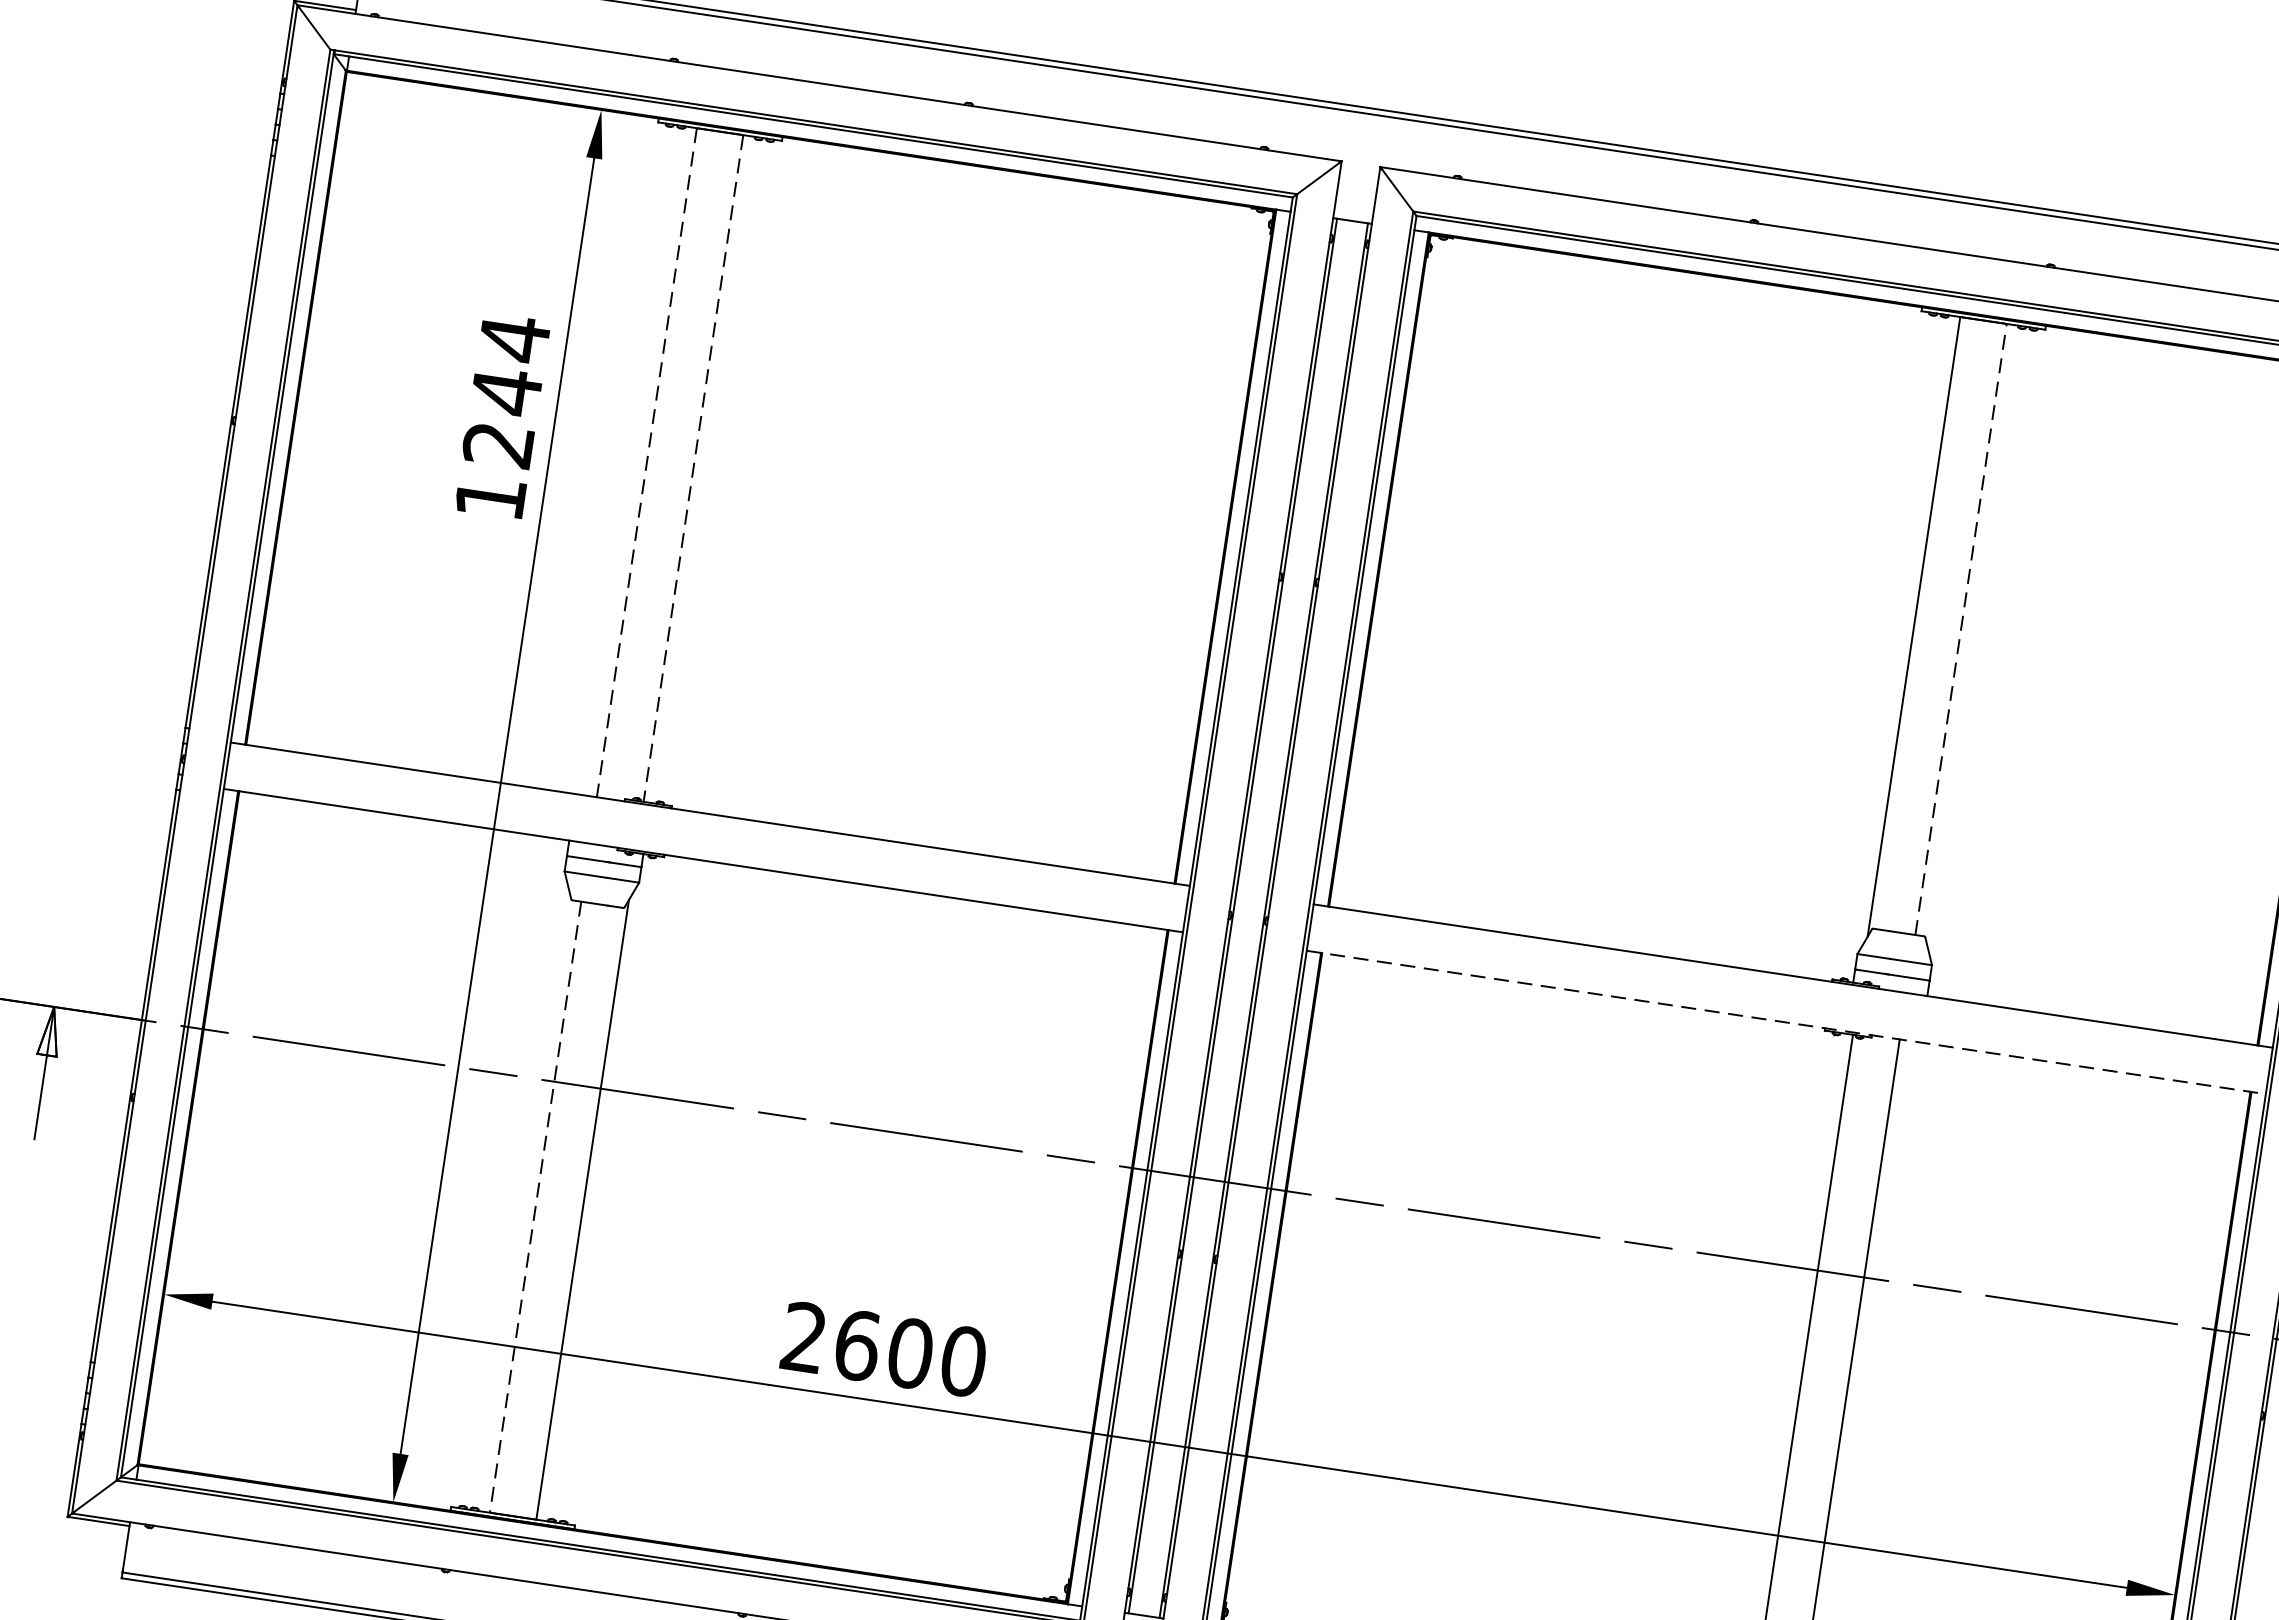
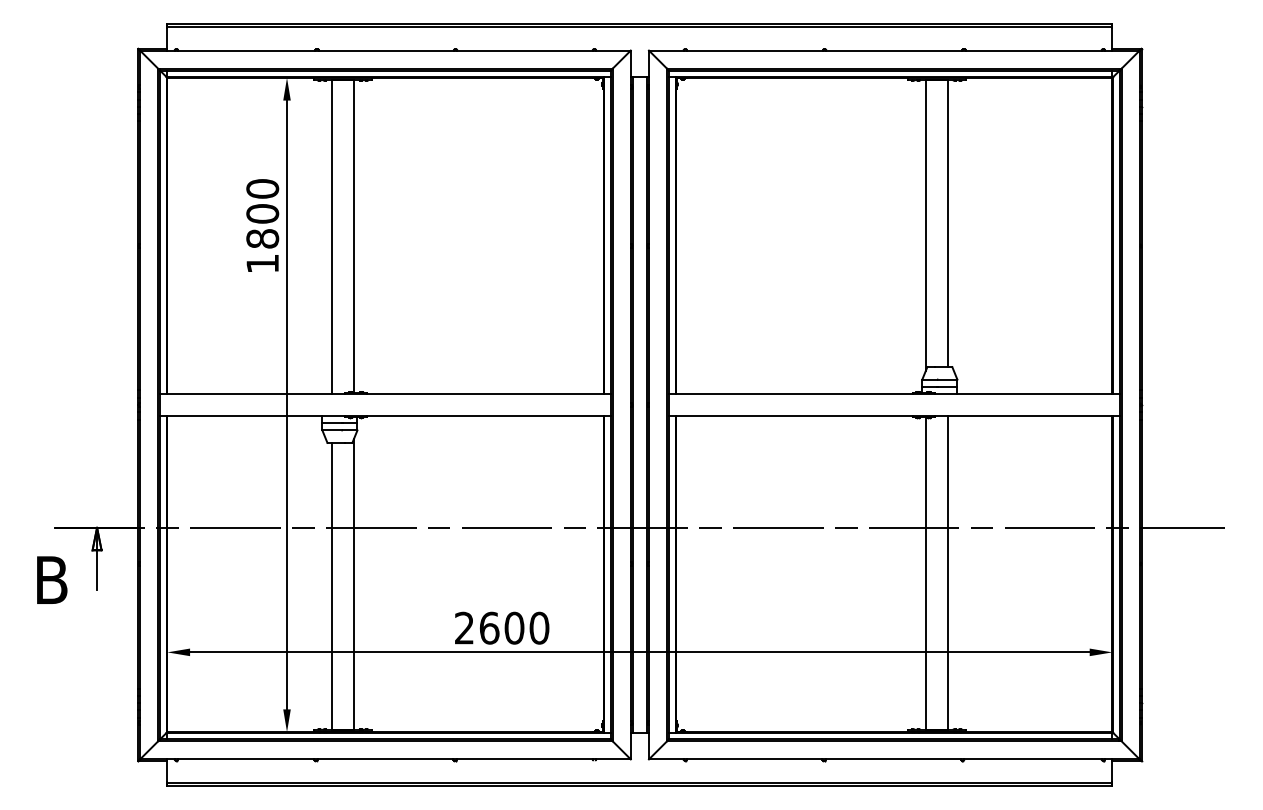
text: (506, 390) -> (262, 213), 1244 -> 1800
line: (647, 464) -> (332, 237), dashed -> solid
line: (692, 468) -> (353, 236), dashed -> solid
line: (1960, 629) -> (947, 223), dashed -> solid
line: (1786, 1021) -> (894, 415), dashed -> solid
line: (536, 1206) -> (332, 586), dashed -> solid

